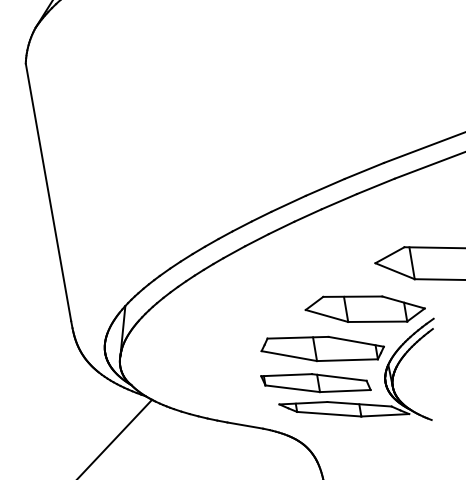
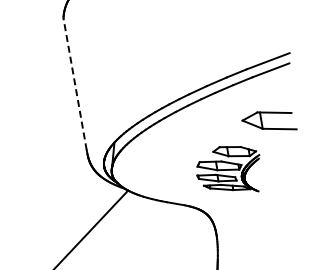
line: (49, 192) -> (75, 84), solid -> dashed
part: (347, 356) -> (228, 168), size x0.7

